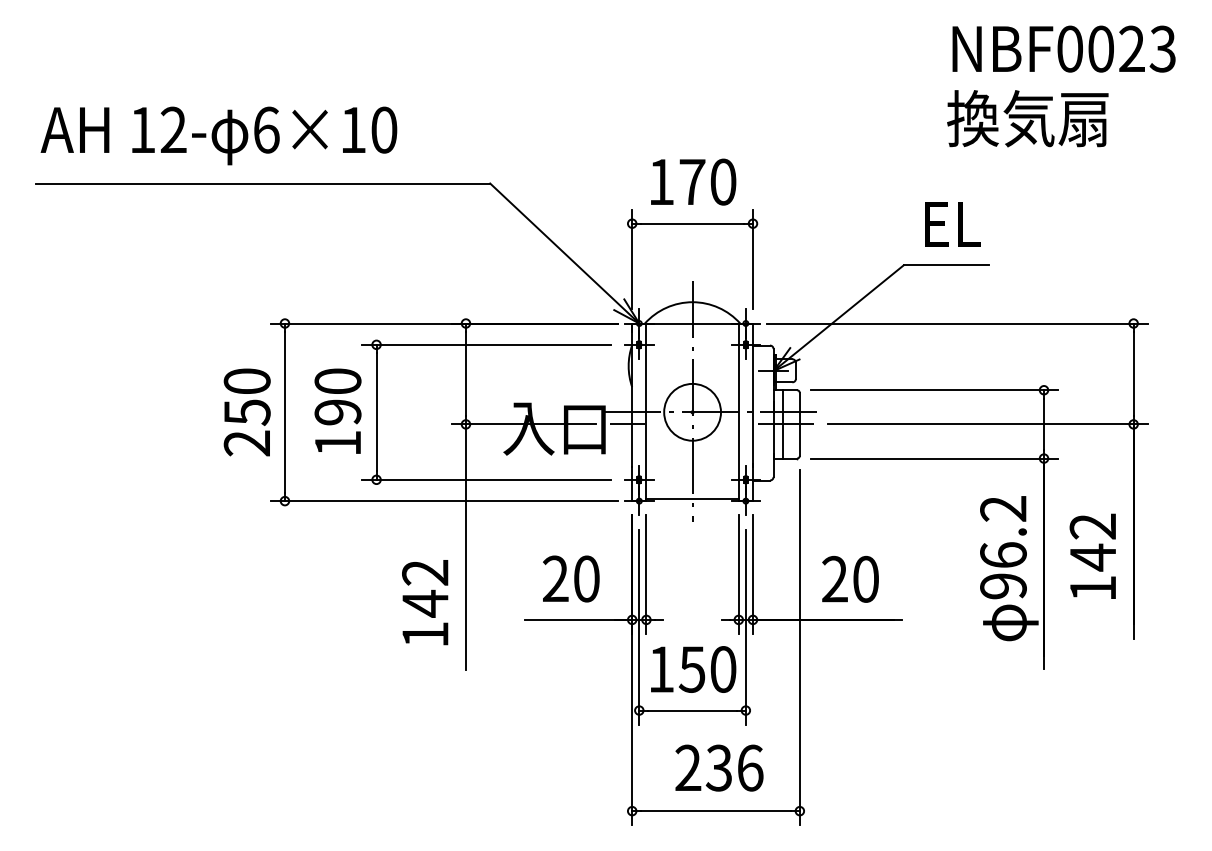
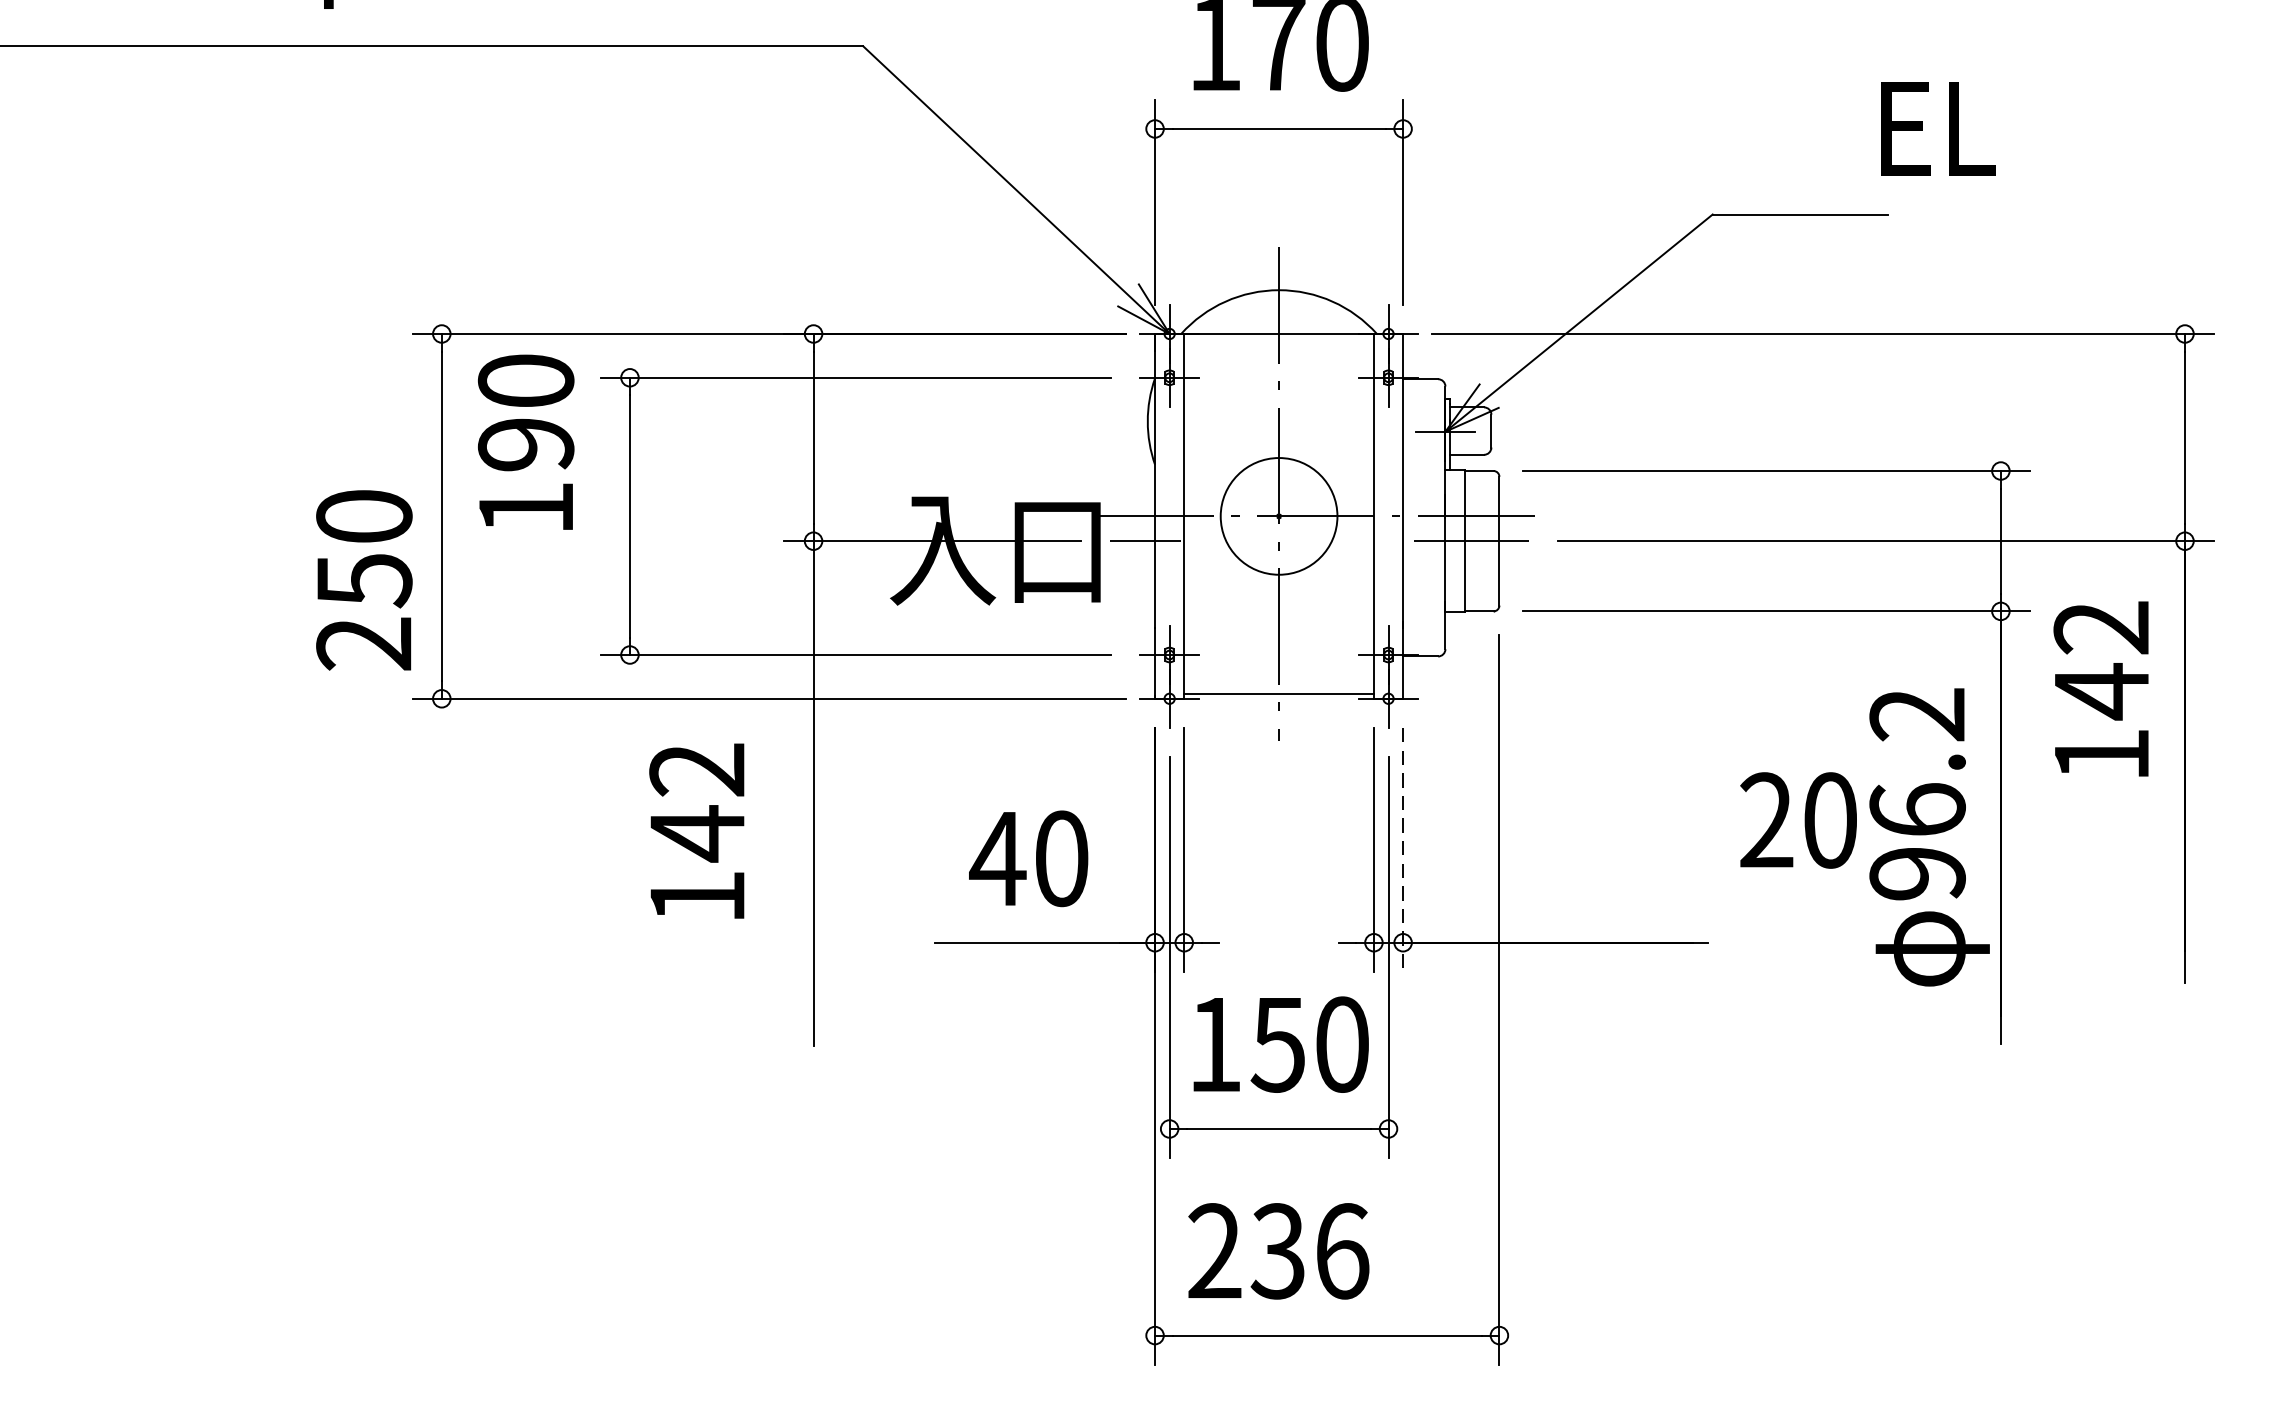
text: (952, 224) -> (1938, 128), moved
text: (337, 410) -> (525, 440), moved
text: (246, 412) -> (362, 580), moved
text: (1092, 555) -> (2100, 687), moved
line: (752, 575) -> (1402, 851), solid -> dashed
text: (555, 578) -> (997, 857), 20 -> 40
text: (850, 578) -> (1798, 818), moved
text: (425, 602) -> (697, 831), moved
text: (719, 767) -> (1278, 1250), moved

